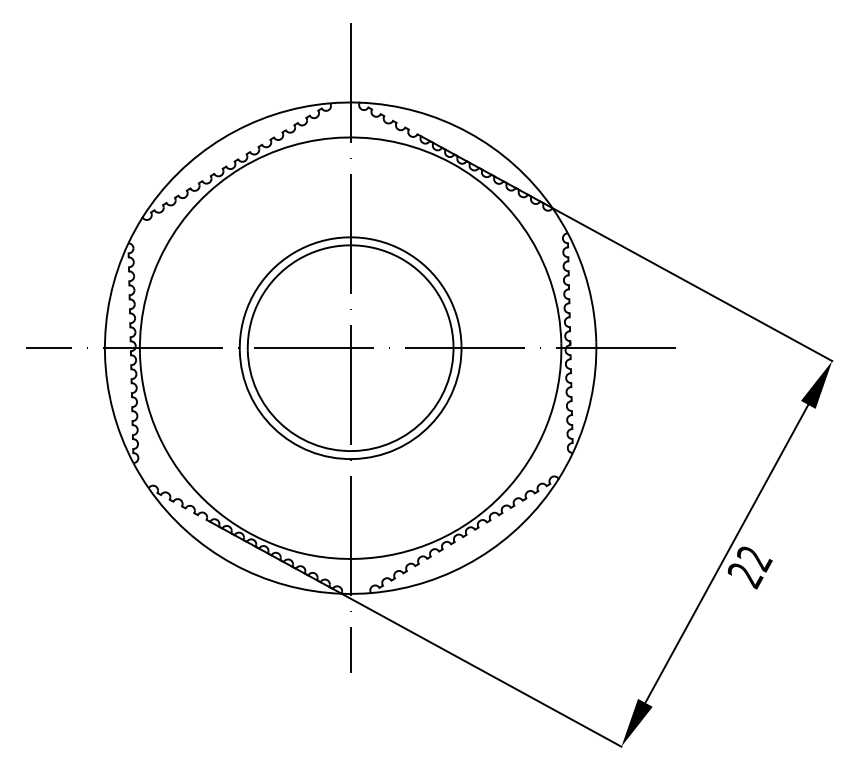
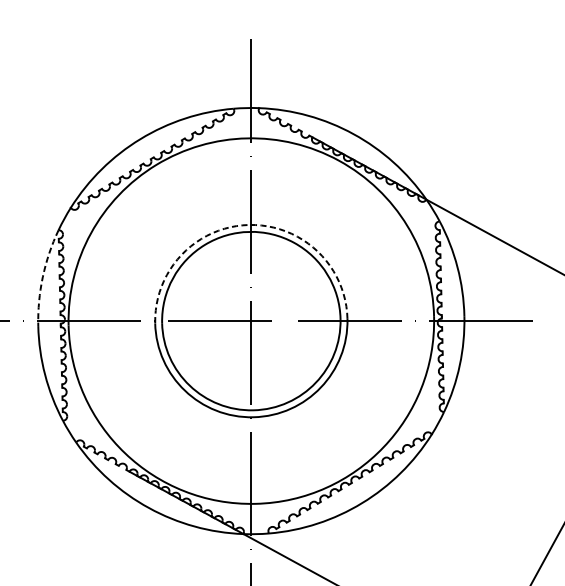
arc: (348, 237) -> (249, 225), solid -> dashed
arc: (110, 297) -> (43, 277), solid -> dashed

